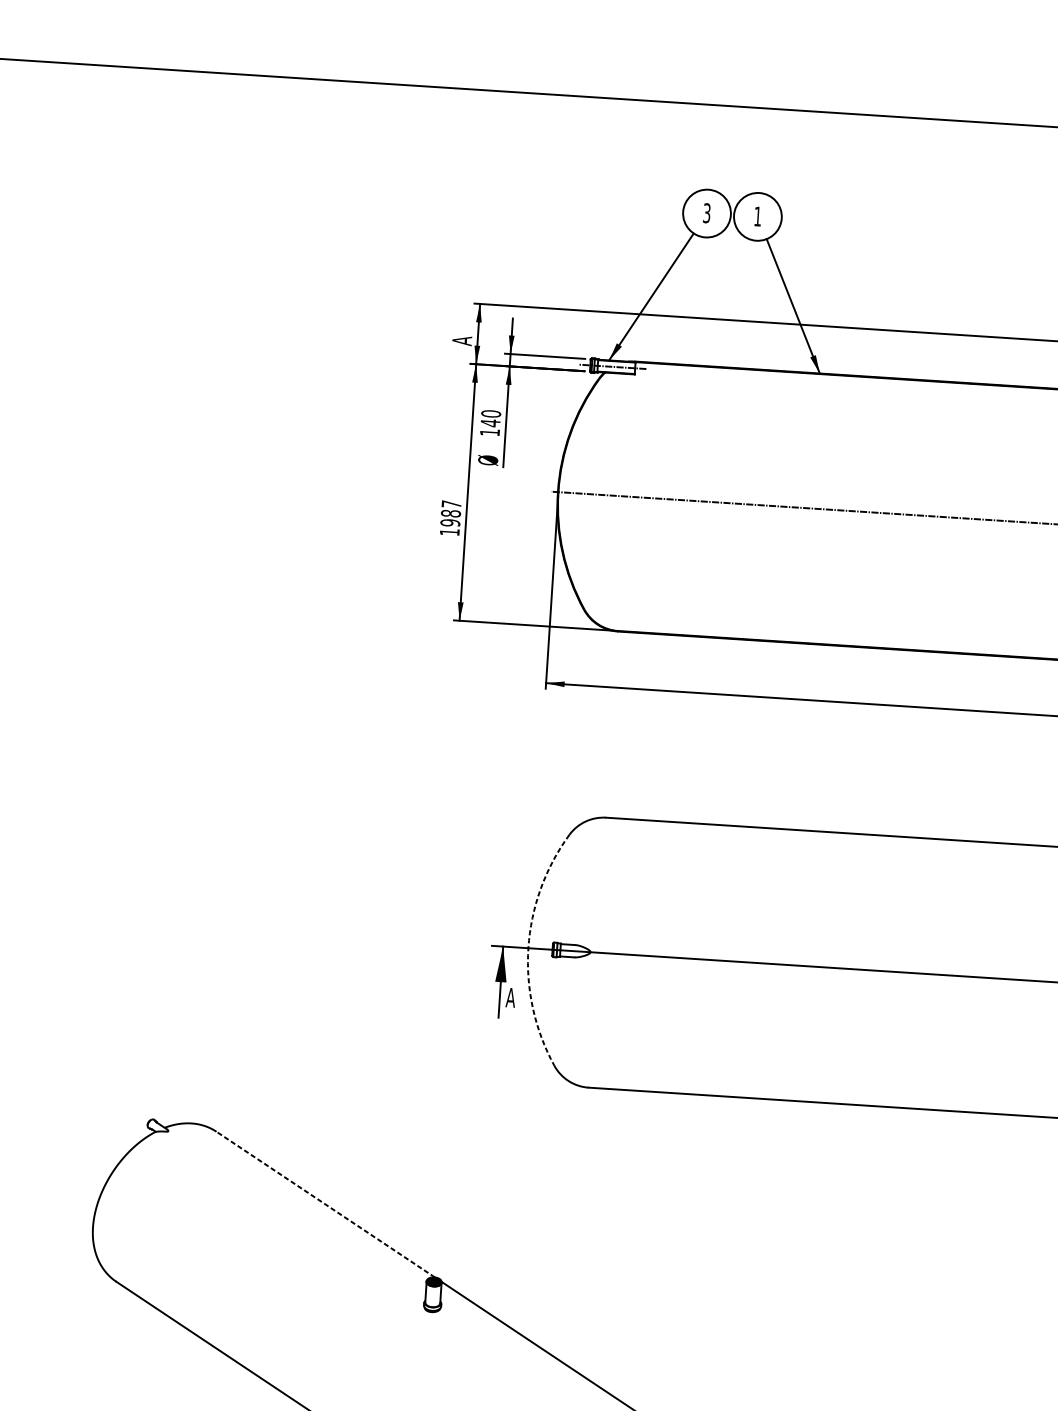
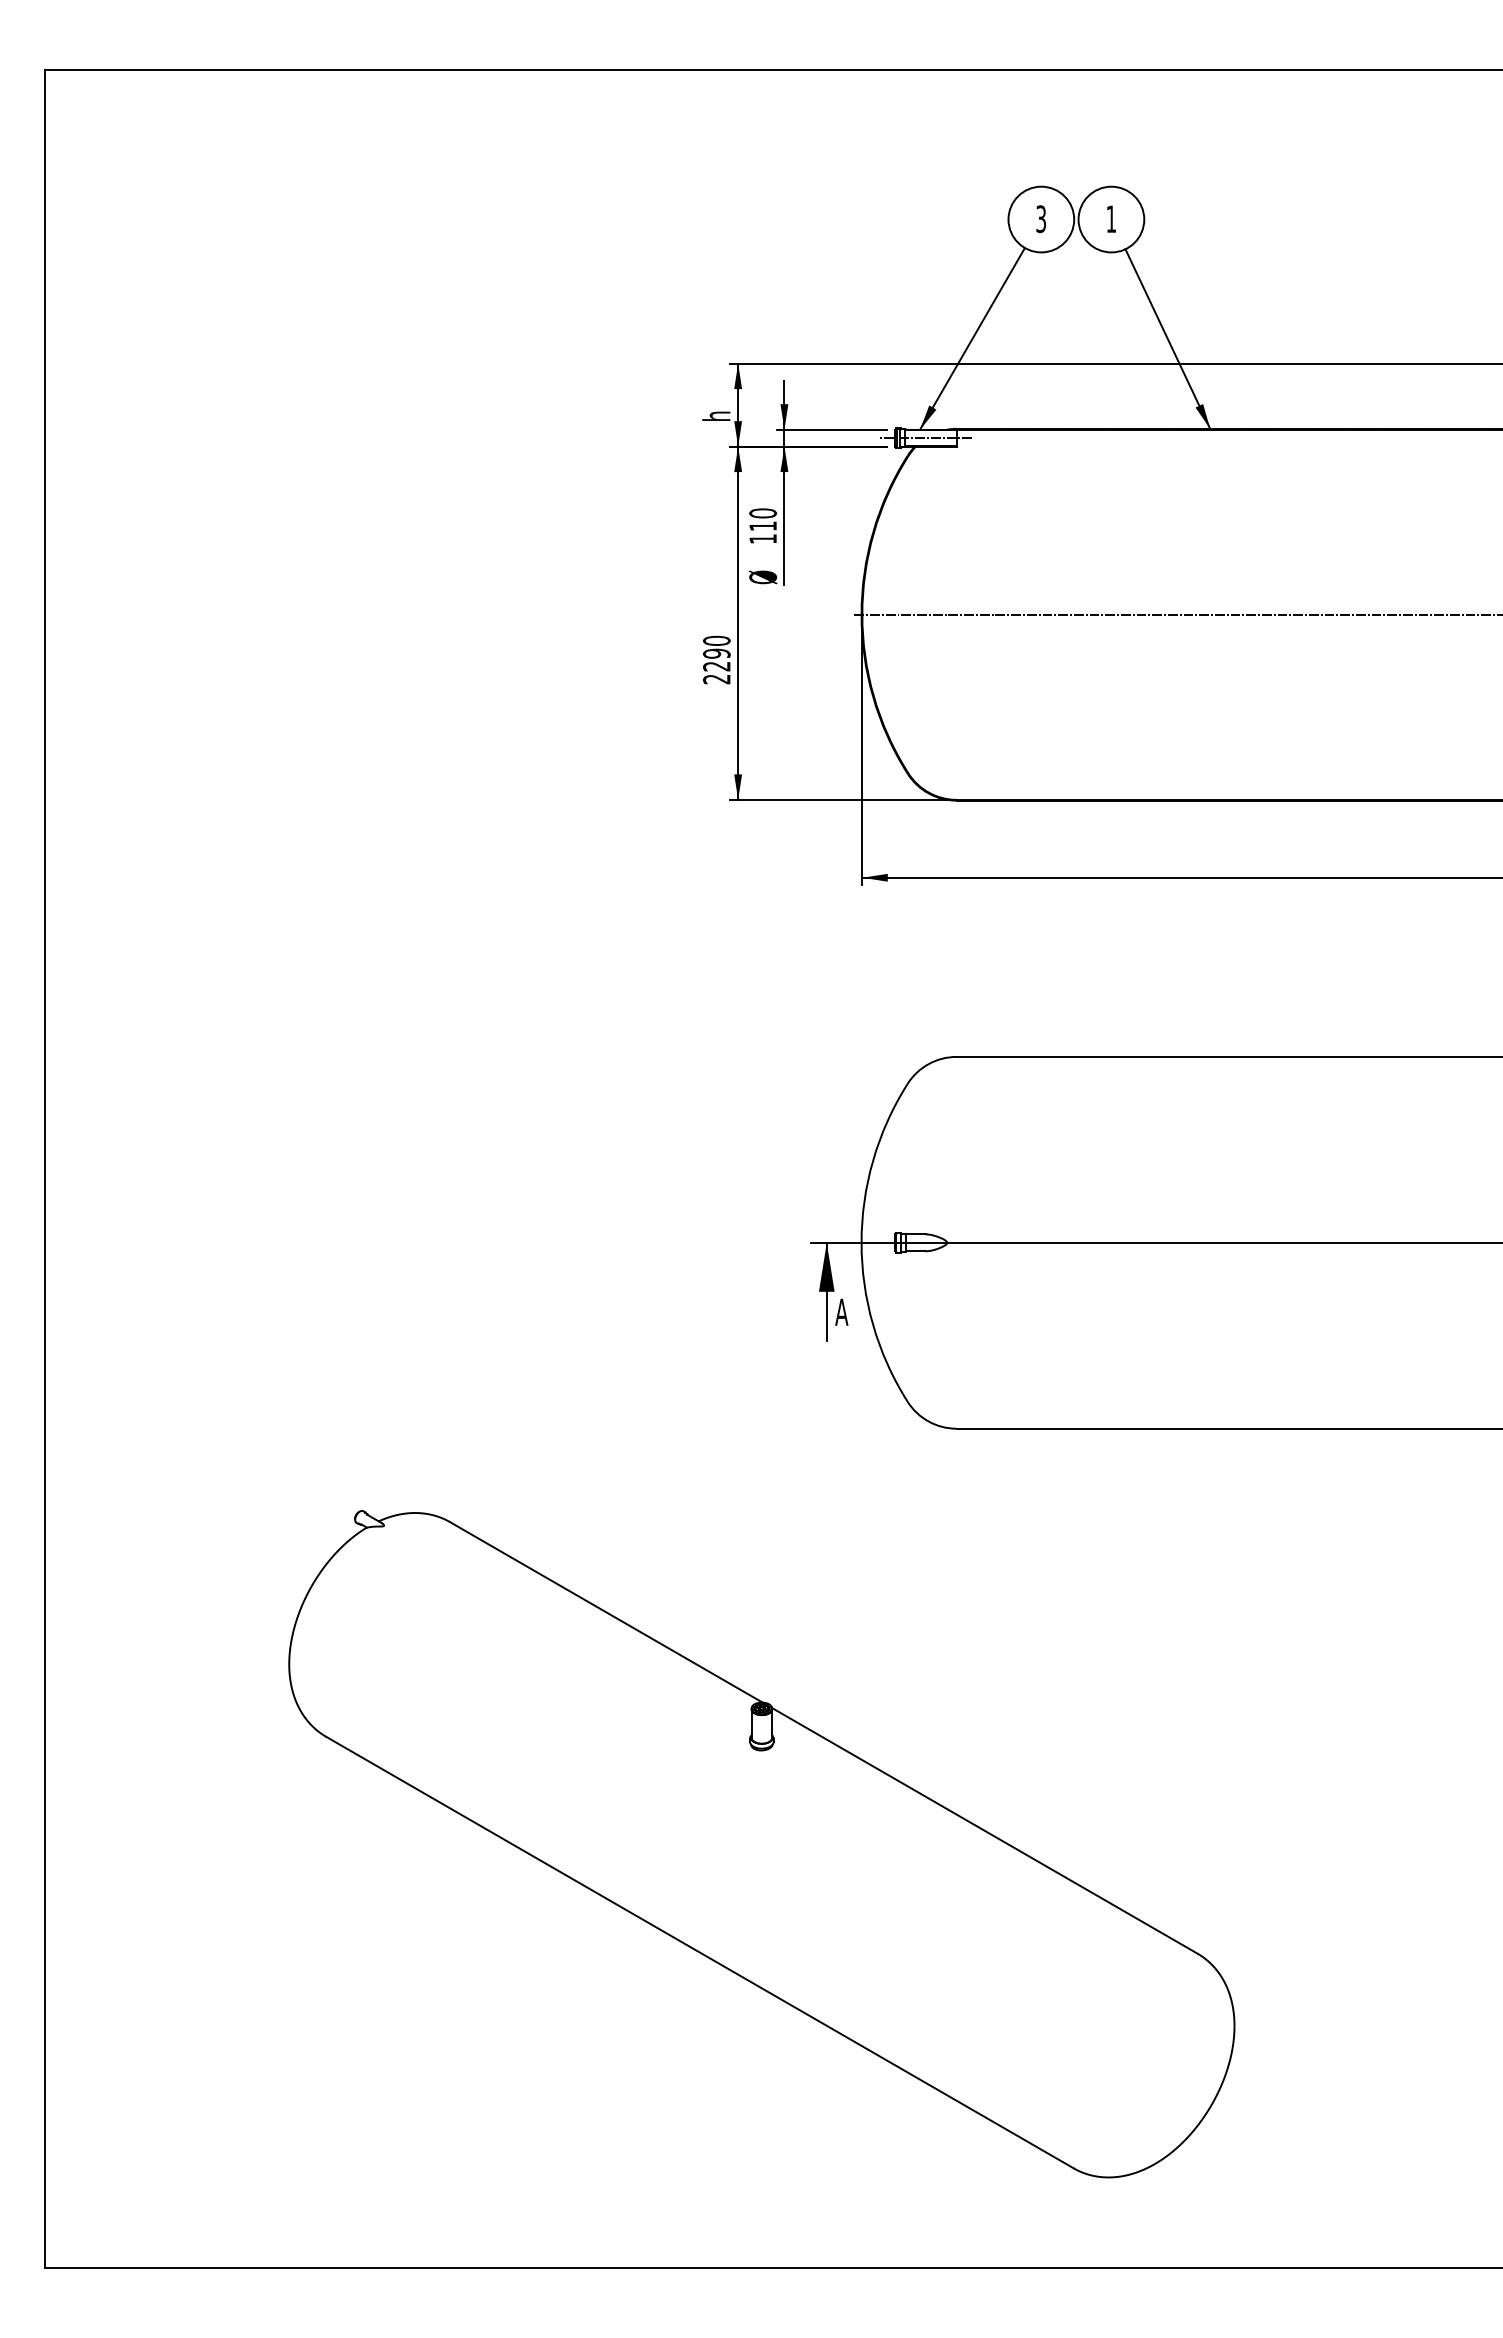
text: (461, 340) -> (716, 415), A -> h
text: (490, 423) -> (762, 526), 140 -> 110
text: (450, 517) -> (716, 659), 1987 -> 2290
arc: (528, 947) -> (861, 1242), dashed -> solid
line: (325, 1204) -> (605, 1612), dashed -> solid

